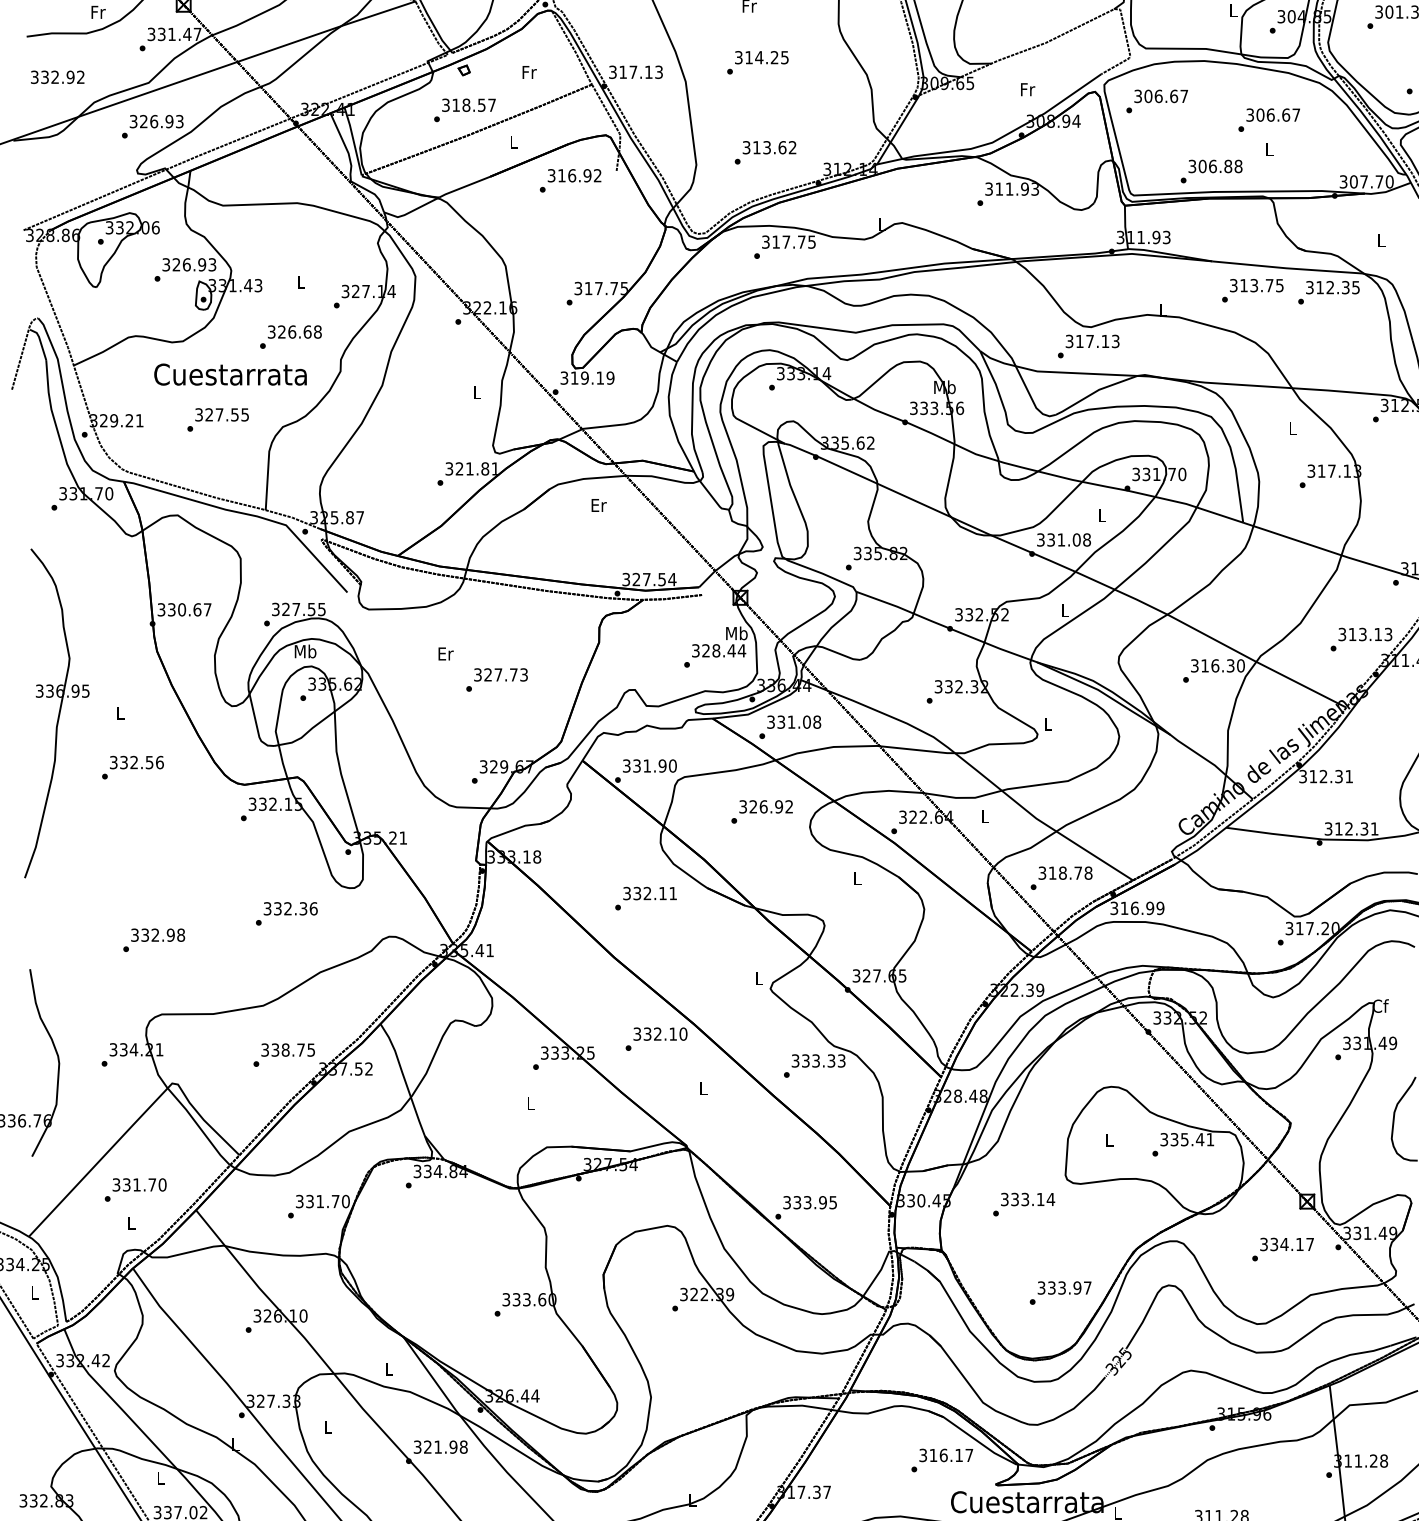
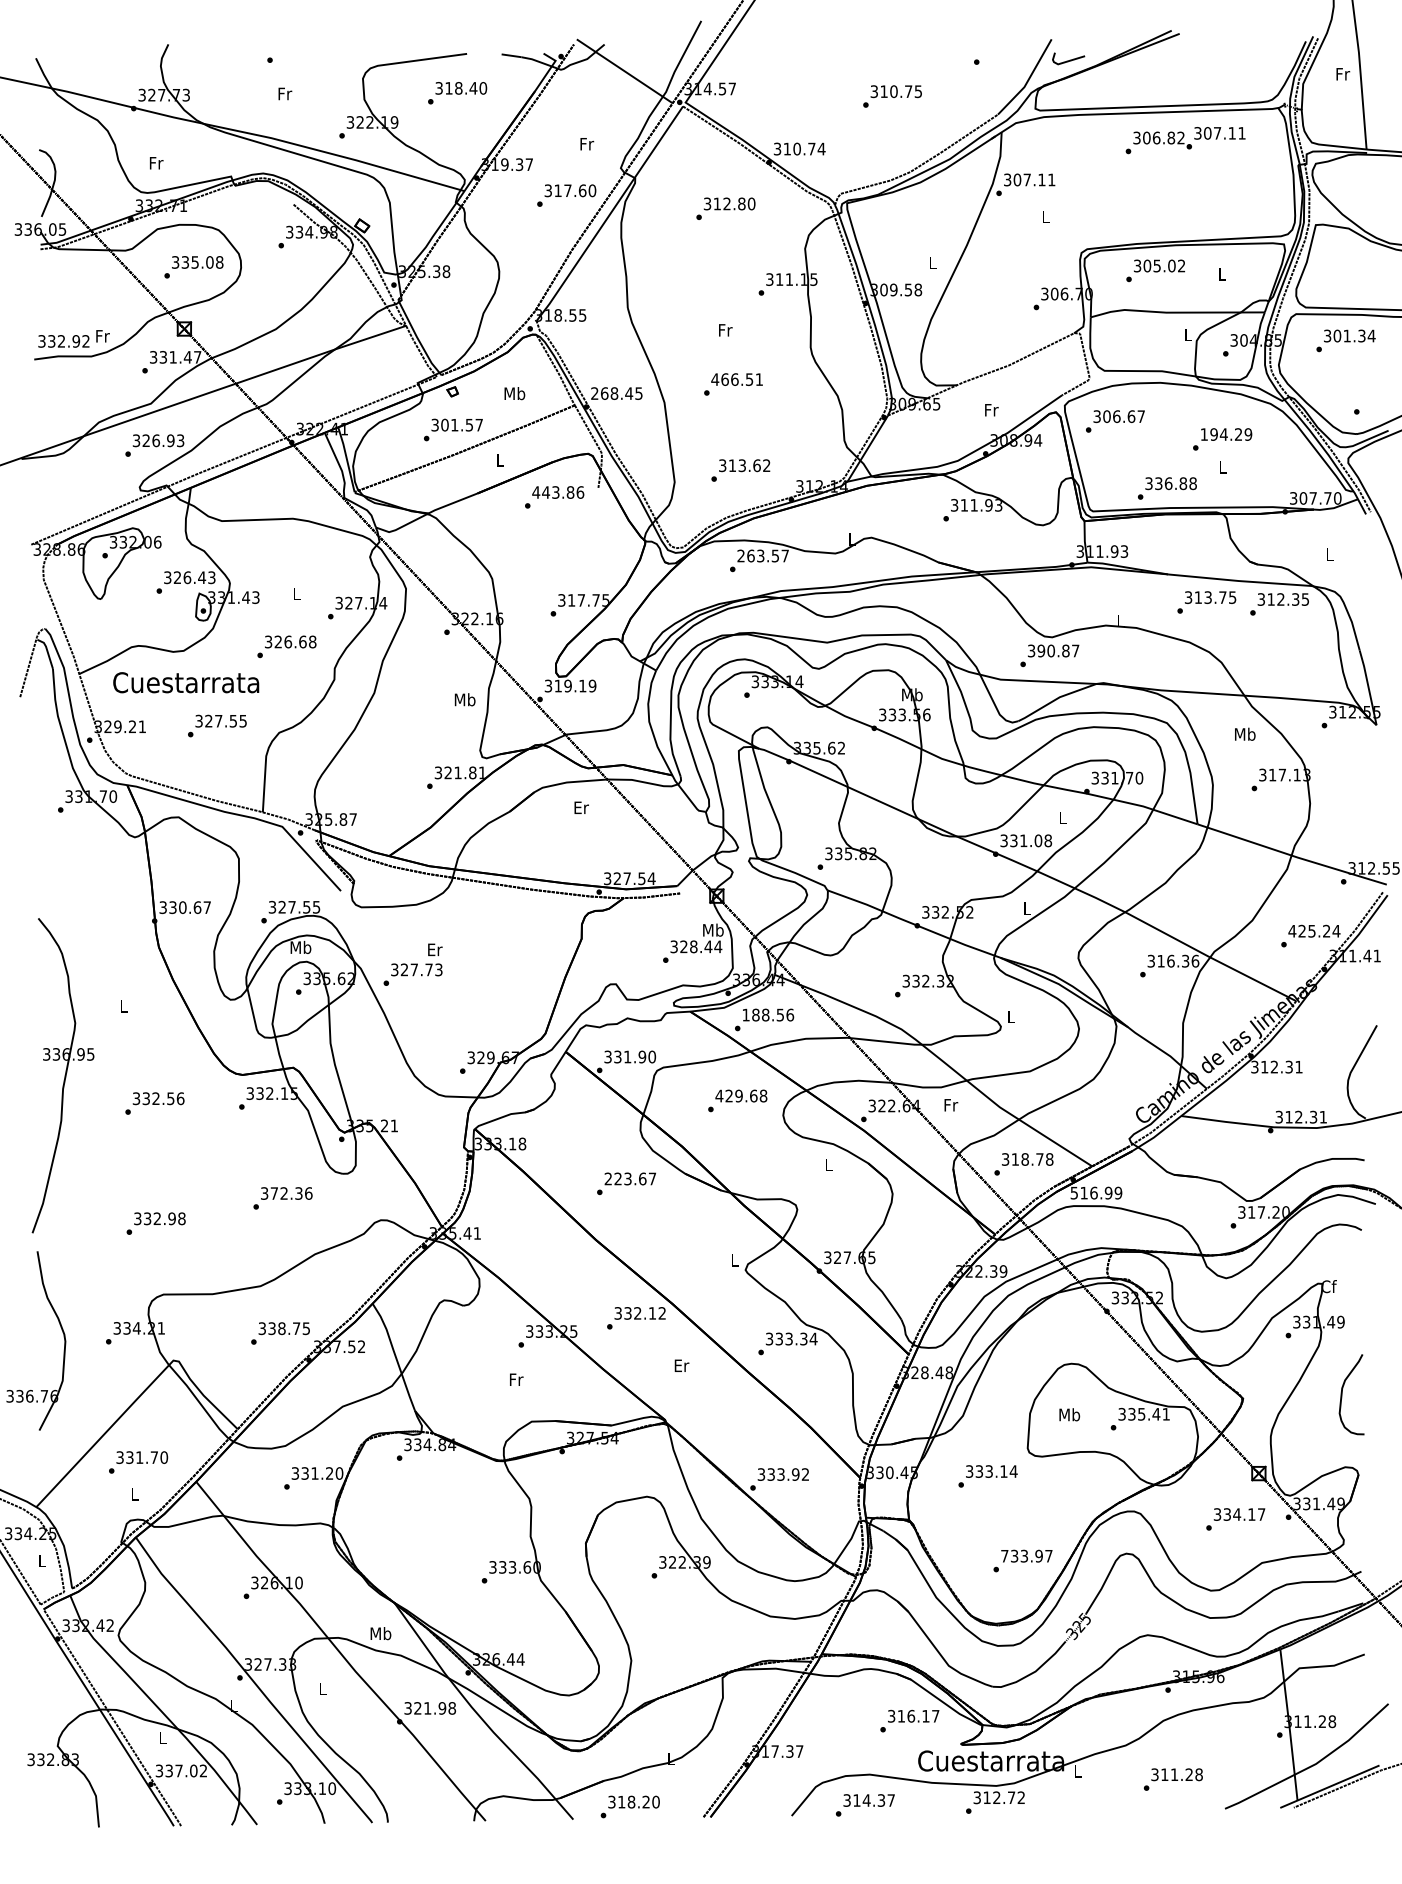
text: (761, 57) -> (736, 379), 314.25 -> 466.51
text: (528, 72) -> (514, 393), Fr -> Mb
text: (635, 72) -> (616, 393), 317.13 -> 268.45
text: (57, 77) -> (63, 341), moved
text: (460, 104) -> (449, 424), 318.57 -> 301.57
text: (1273, 115) -> (1226, 434), 306.67 -> 194.29
text: (1202, 166) -> (1158, 483), 306.88 -> 336.88
text: (574, 175) -> (558, 492), 316.92 -> 443.86
text: (788, 241) -> (762, 555), 317.75 -> 263.57
text: (202, 264) -> (202, 577), 326.93 -> 326.43
text: (1097, 340) -> (1058, 650), 317.13 -> 390.87
text: (230, 374) -> (186, 682), moved
text: (476, 392) -> (464, 699), L -> Mb
text: (1293, 427) -> (1245, 733), L -> Mb
text: (1365, 633) -> (1314, 930), 313.13 -> 425.24
text: (1241, 665) -> (1195, 960), 316.30 -> 316.36
text: (496, 679) -> (412, 974), moved
part: (56, 713) -> (62, 1075), moved
text: (794, 721) -> (768, 1014), 331.08 -> 188.56
text: (132, 767) -> (154, 1103), moved
text: (766, 806) -> (741, 1095), 326.92 -> 429.68
text: (985, 816) -> (951, 1105), L -> Fr
text: (650, 893) -> (630, 1178), 332.11 -> 223.67
text: (1114, 907) -> (1074, 1192), 316.99 -> 516.99
text: (277, 908) -> (274, 1193), 332.36 -> 372.36
text: (683, 1034) -> (662, 1313), 332.10 -> 332.12
text: (841, 1060) -> (813, 1338), 333.33 -> 333.34
text: (703, 1088) -> (681, 1365), L -> Er
text: (530, 1103) -> (516, 1379), L -> Fr
text: (1109, 1139) -> (1069, 1414), L -> Mb
text: (335, 1201) -> (329, 1473), 331.70 -> 331.20
text: (833, 1202) -> (805, 1474), 333.95 -> 333.92
text: (1041, 1287) -> (1004, 1555), 333.97 -> 733.97
text: (388, 1368) -> (380, 1633), L -> Mb

